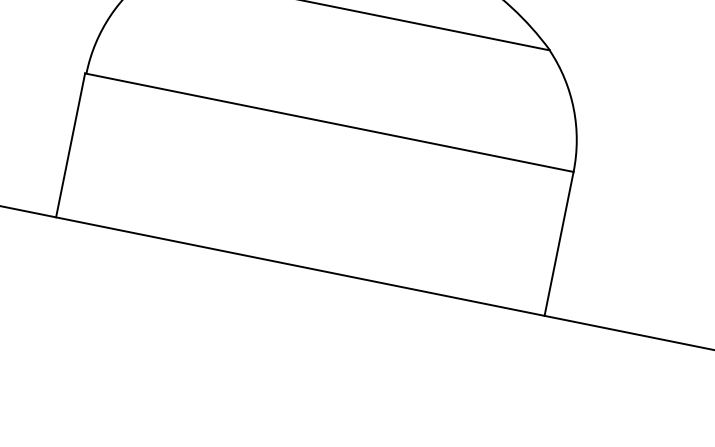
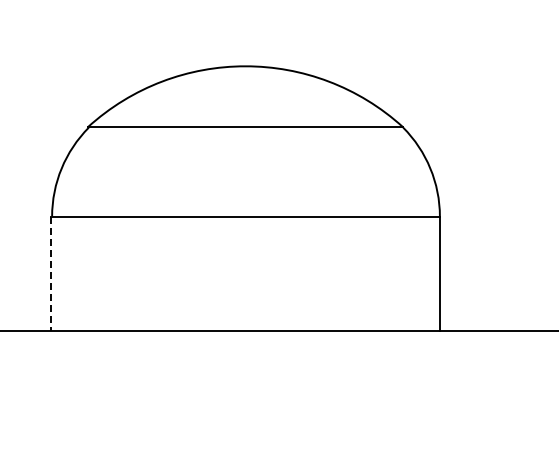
line: (70, 146) -> (51, 274), solid -> dashed

